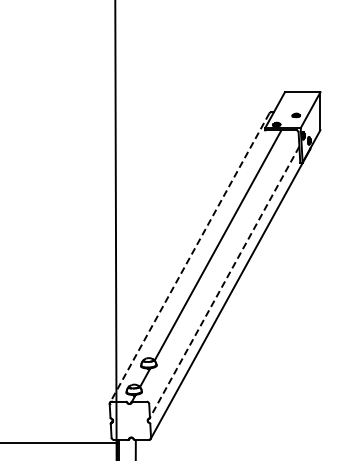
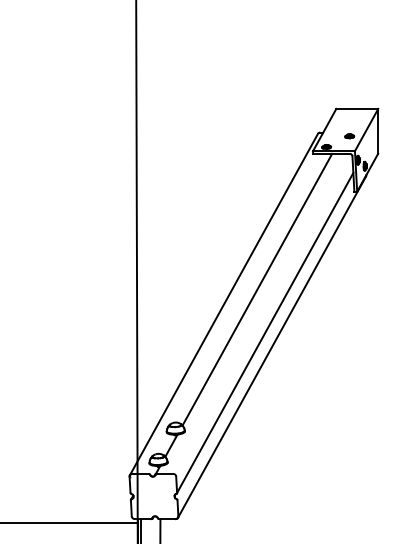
line: (189, 258) -> (223, 305), dashed -> solid
line: (224, 282) -> (265, 333), dashed -> solid

